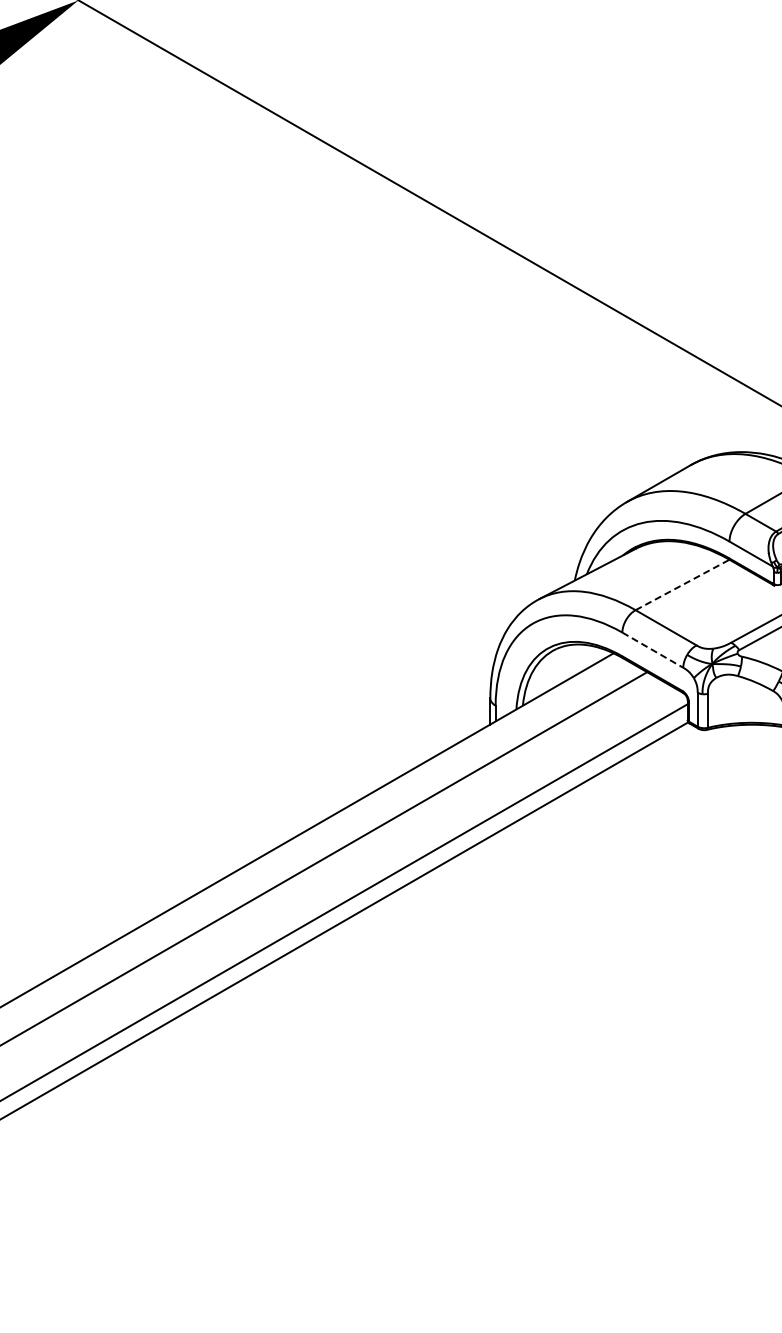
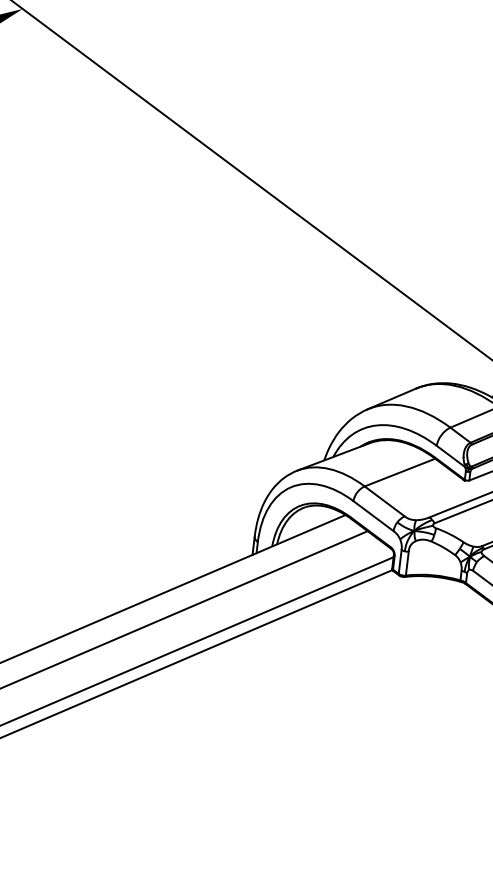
line: (682, 584) -> (400, 472), dashed -> solid
line: (653, 650) -> (373, 516), dashed -> solid

